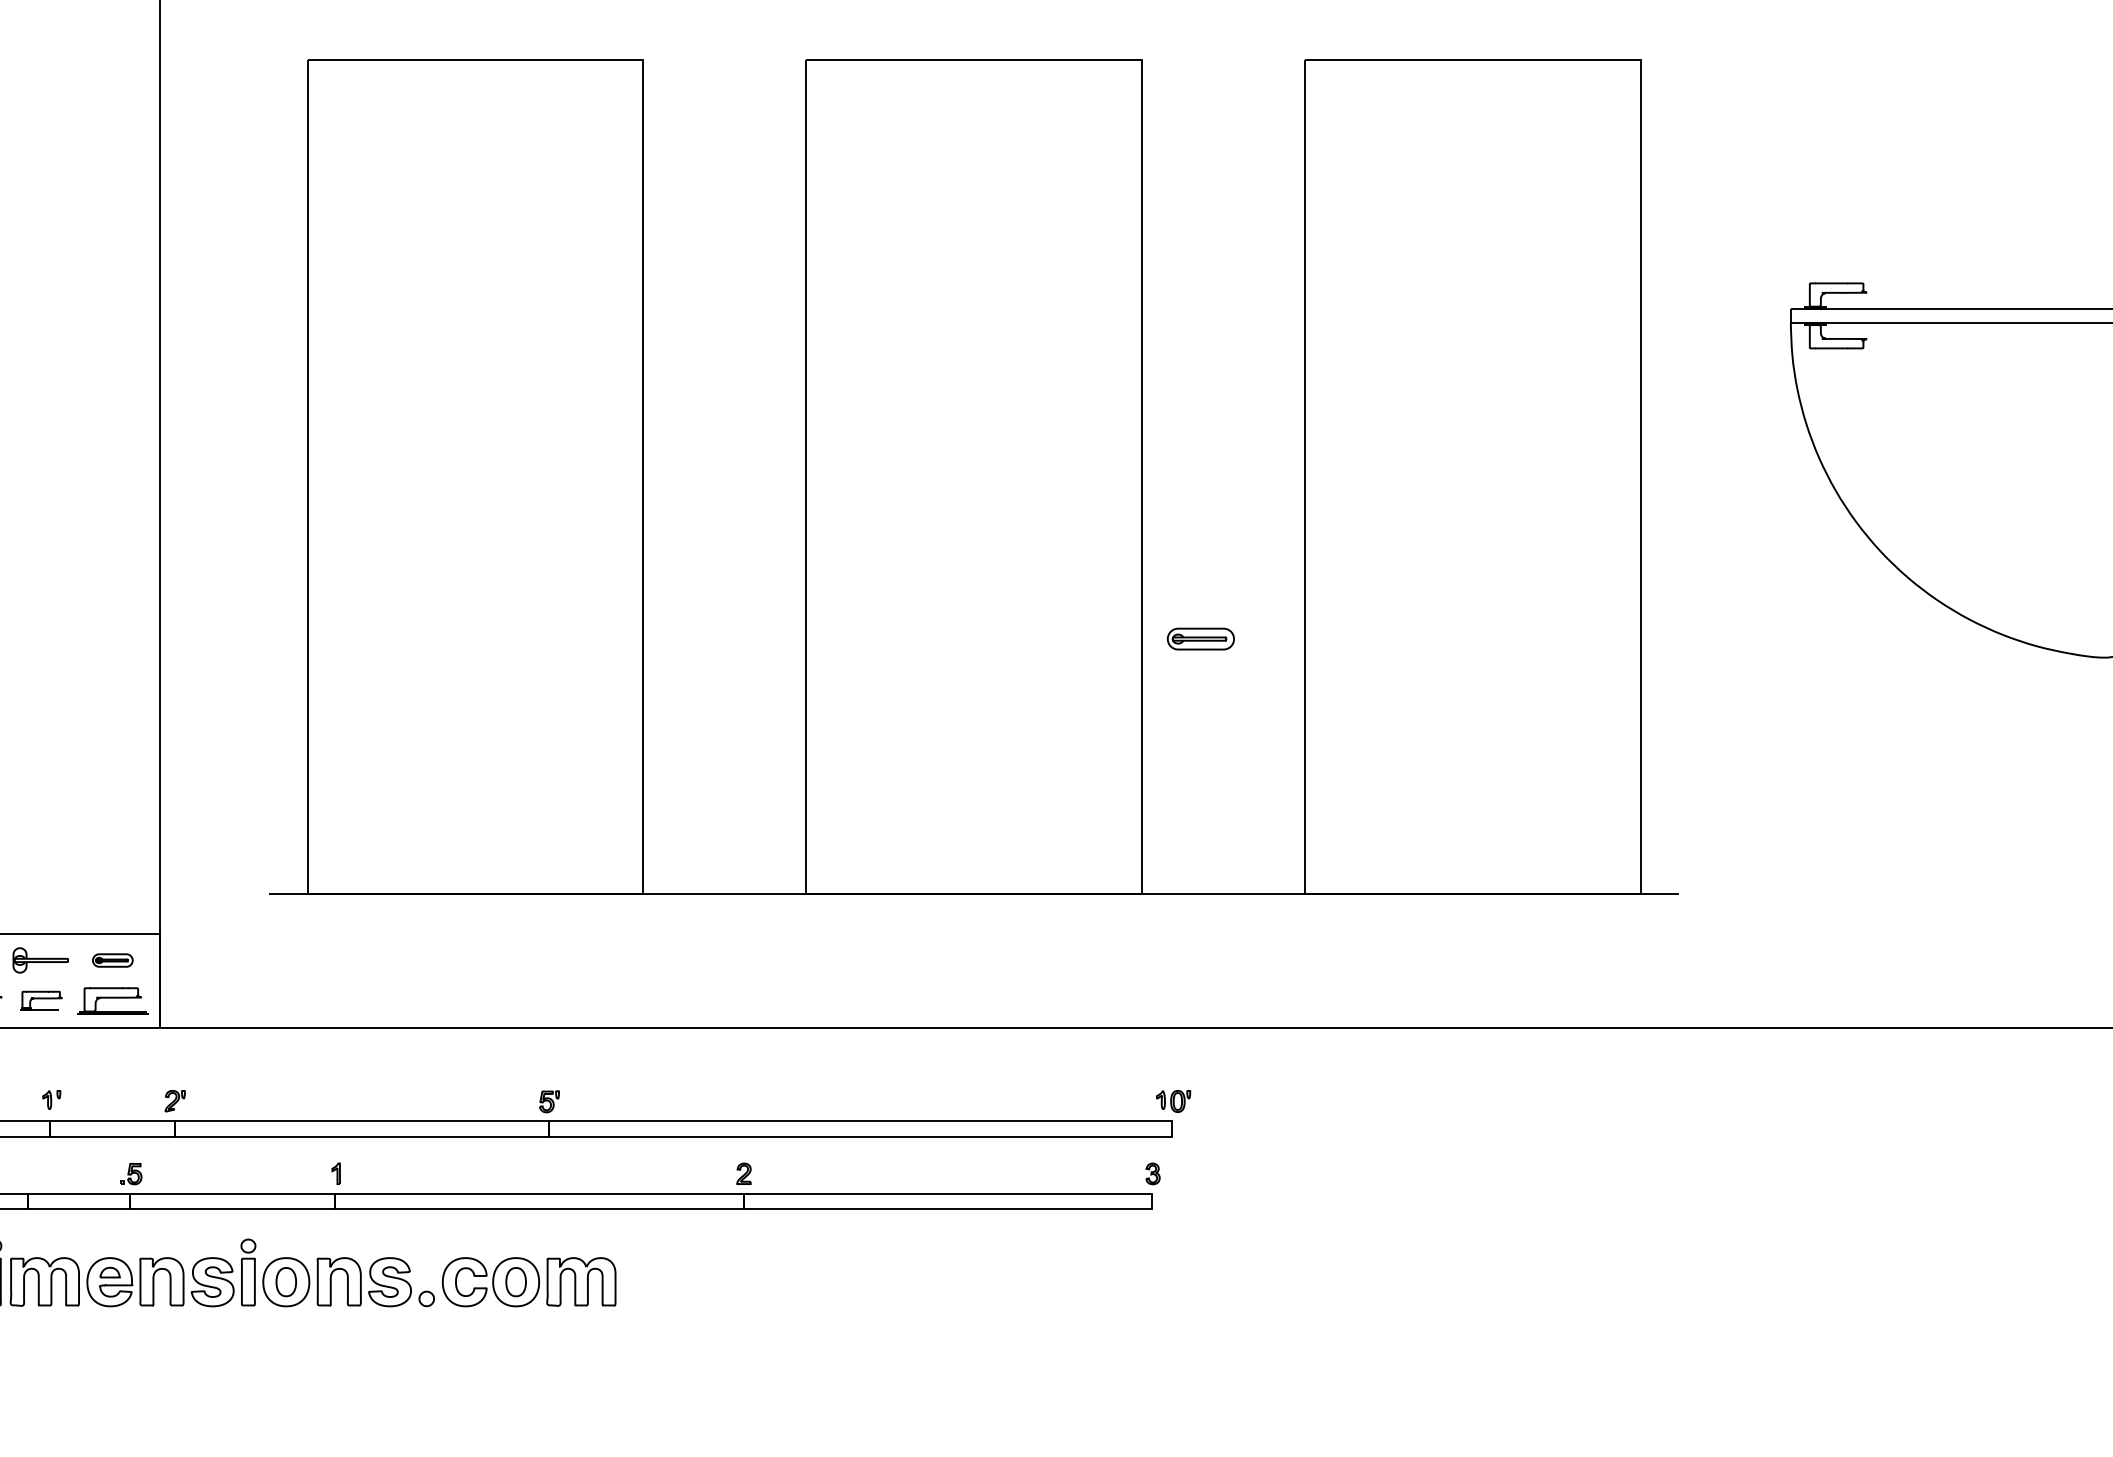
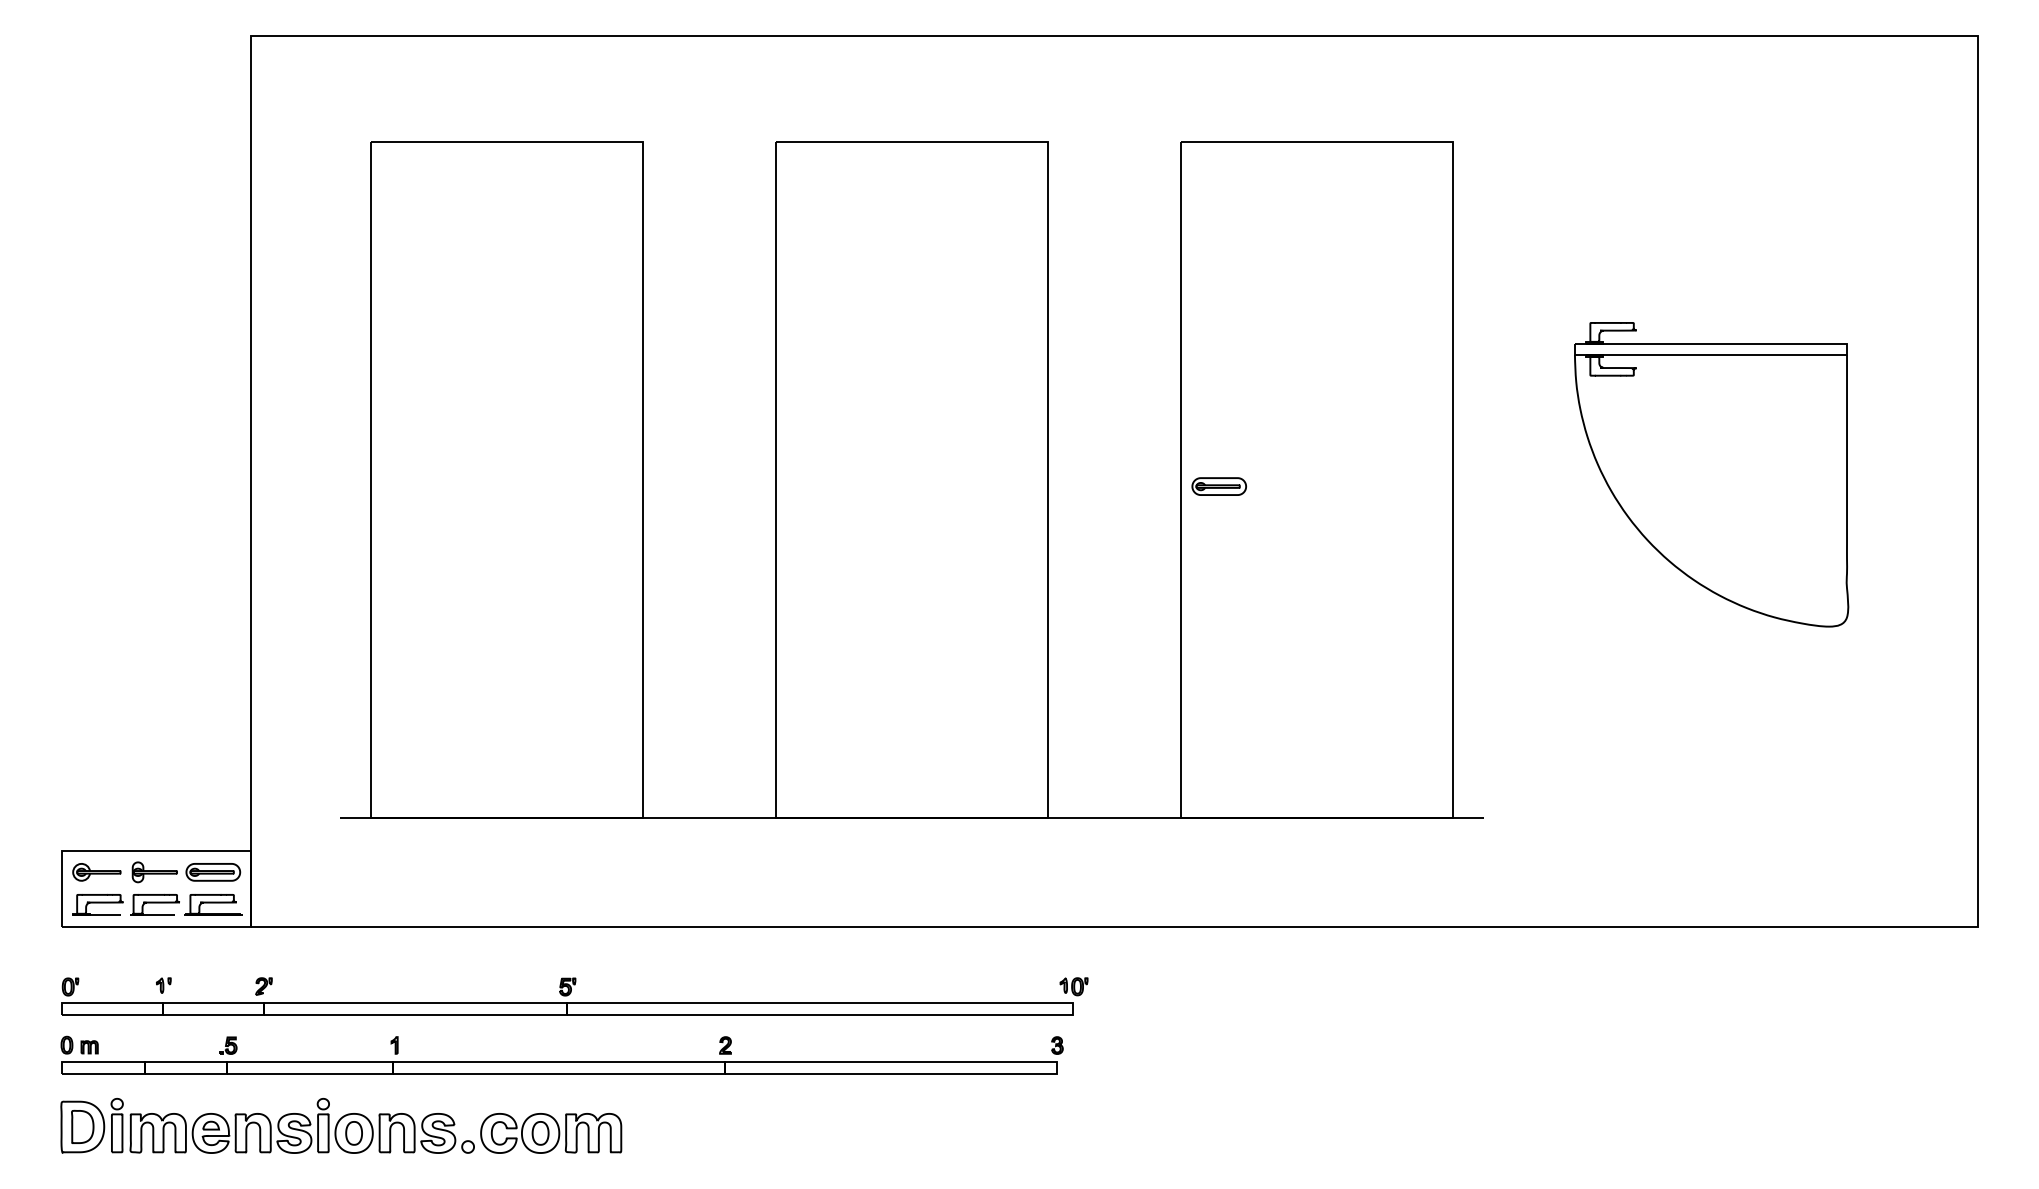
part: (1199, 638) -> (1218, 486), moved
part: (112, 960) -> (213, 872), size x1.67
part: (40, 1000) -> (154, 904), size x1.43

